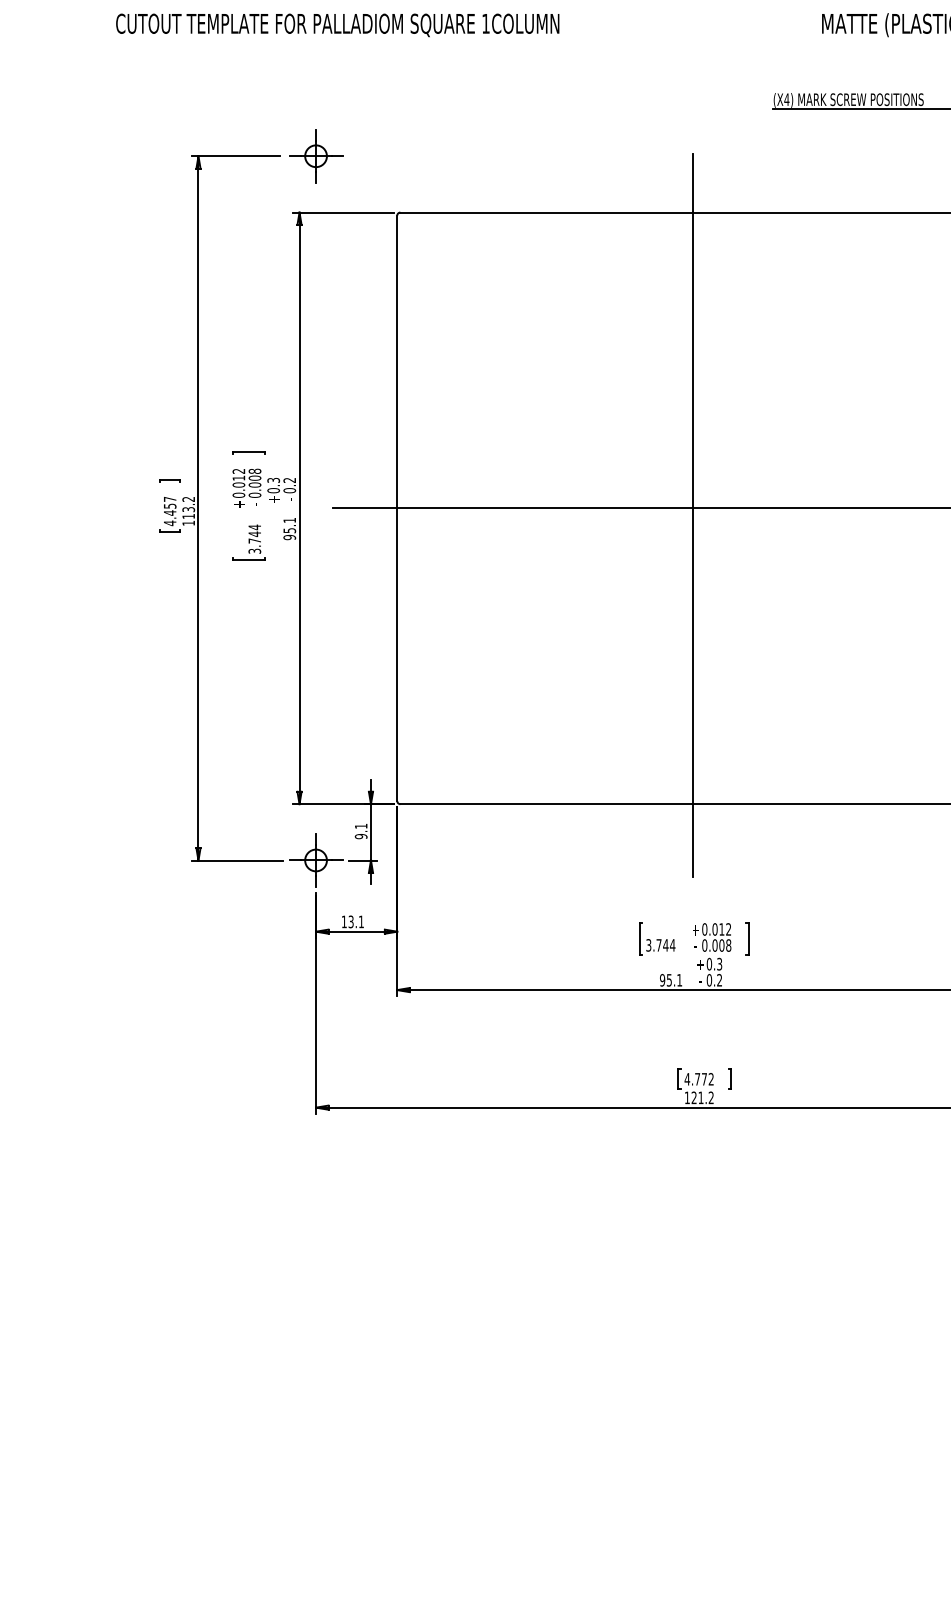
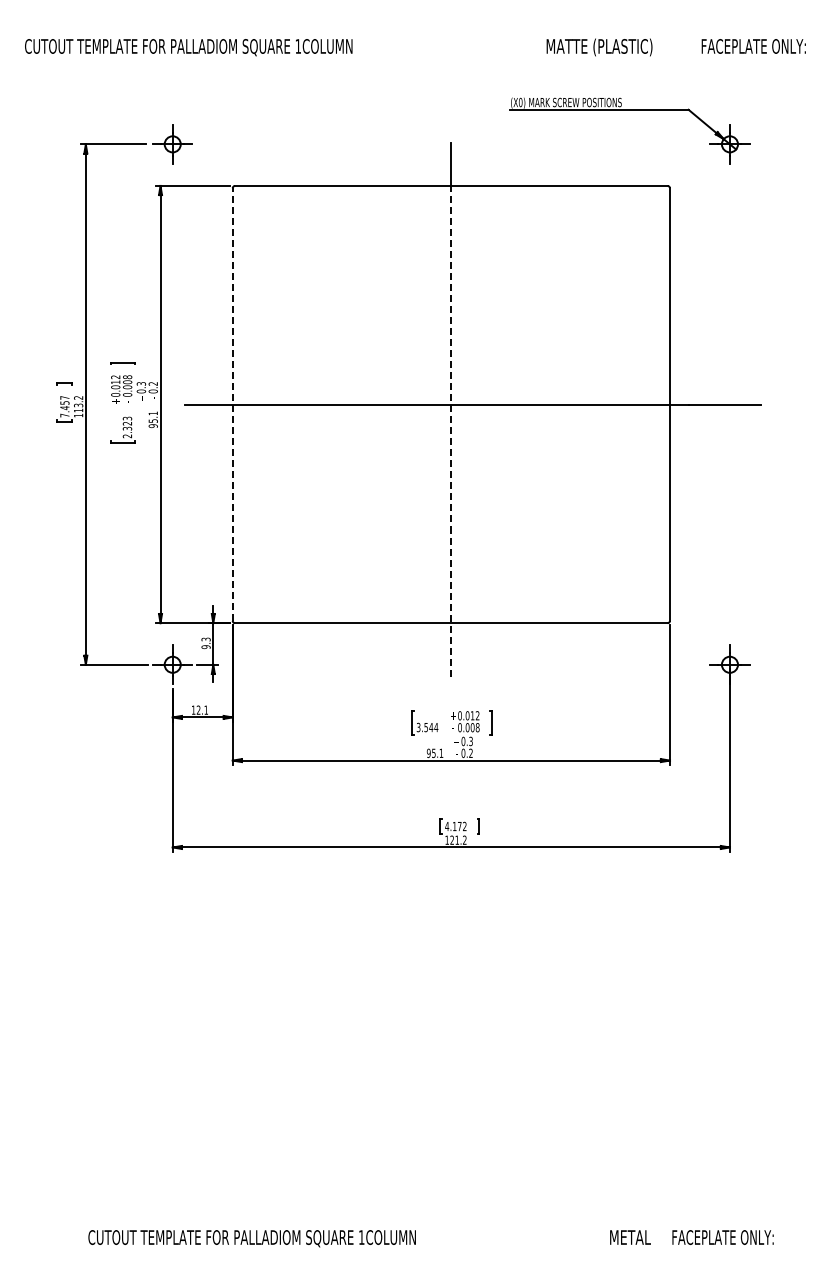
text: (786, 99) -> (520, 102), (X4) -> (X0)
line: (396, 508) -> (232, 404), solid -> dashed
text: (169, 523) -> (64, 415), 4.457 -> 7.457
text: (254, 539) -> (127, 427), 3.744 -> 2.323
line: (693, 544) -> (451, 431), solid -> dashed
text: (360, 826) -> (205, 639), 9.1 -> 9.3
text: (350, 922) -> (198, 710), 13.1 -> 12.1
text: (658, 945) -> (425, 727), 3.744 -> 3.544
text: (697, 1079) -> (454, 826), 4.772 -> 4.172

